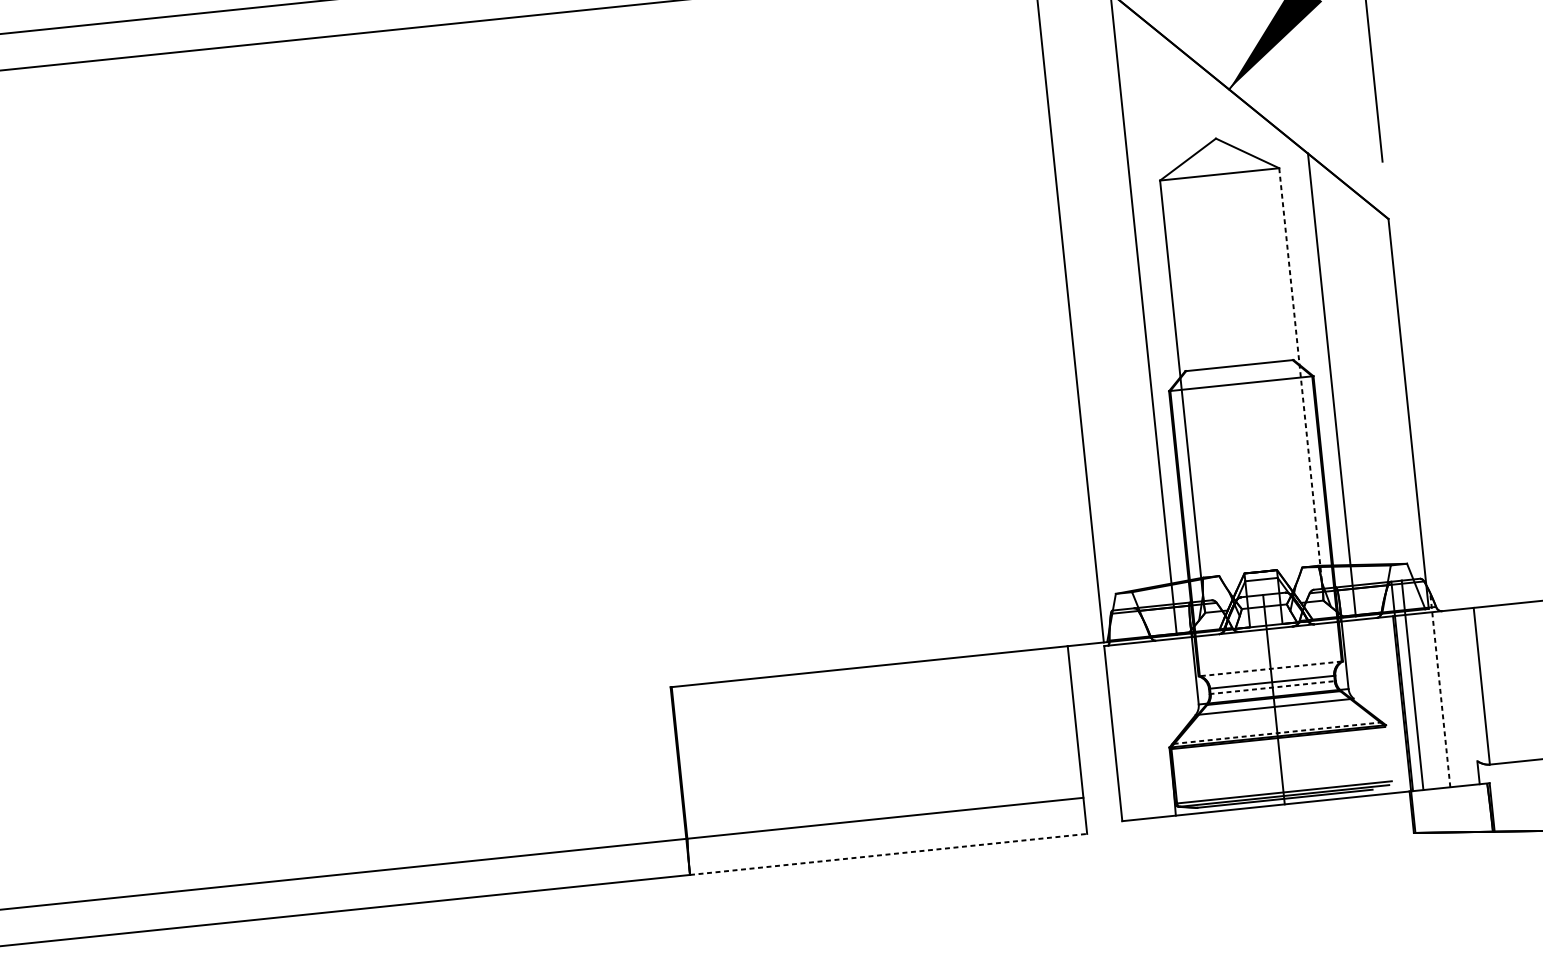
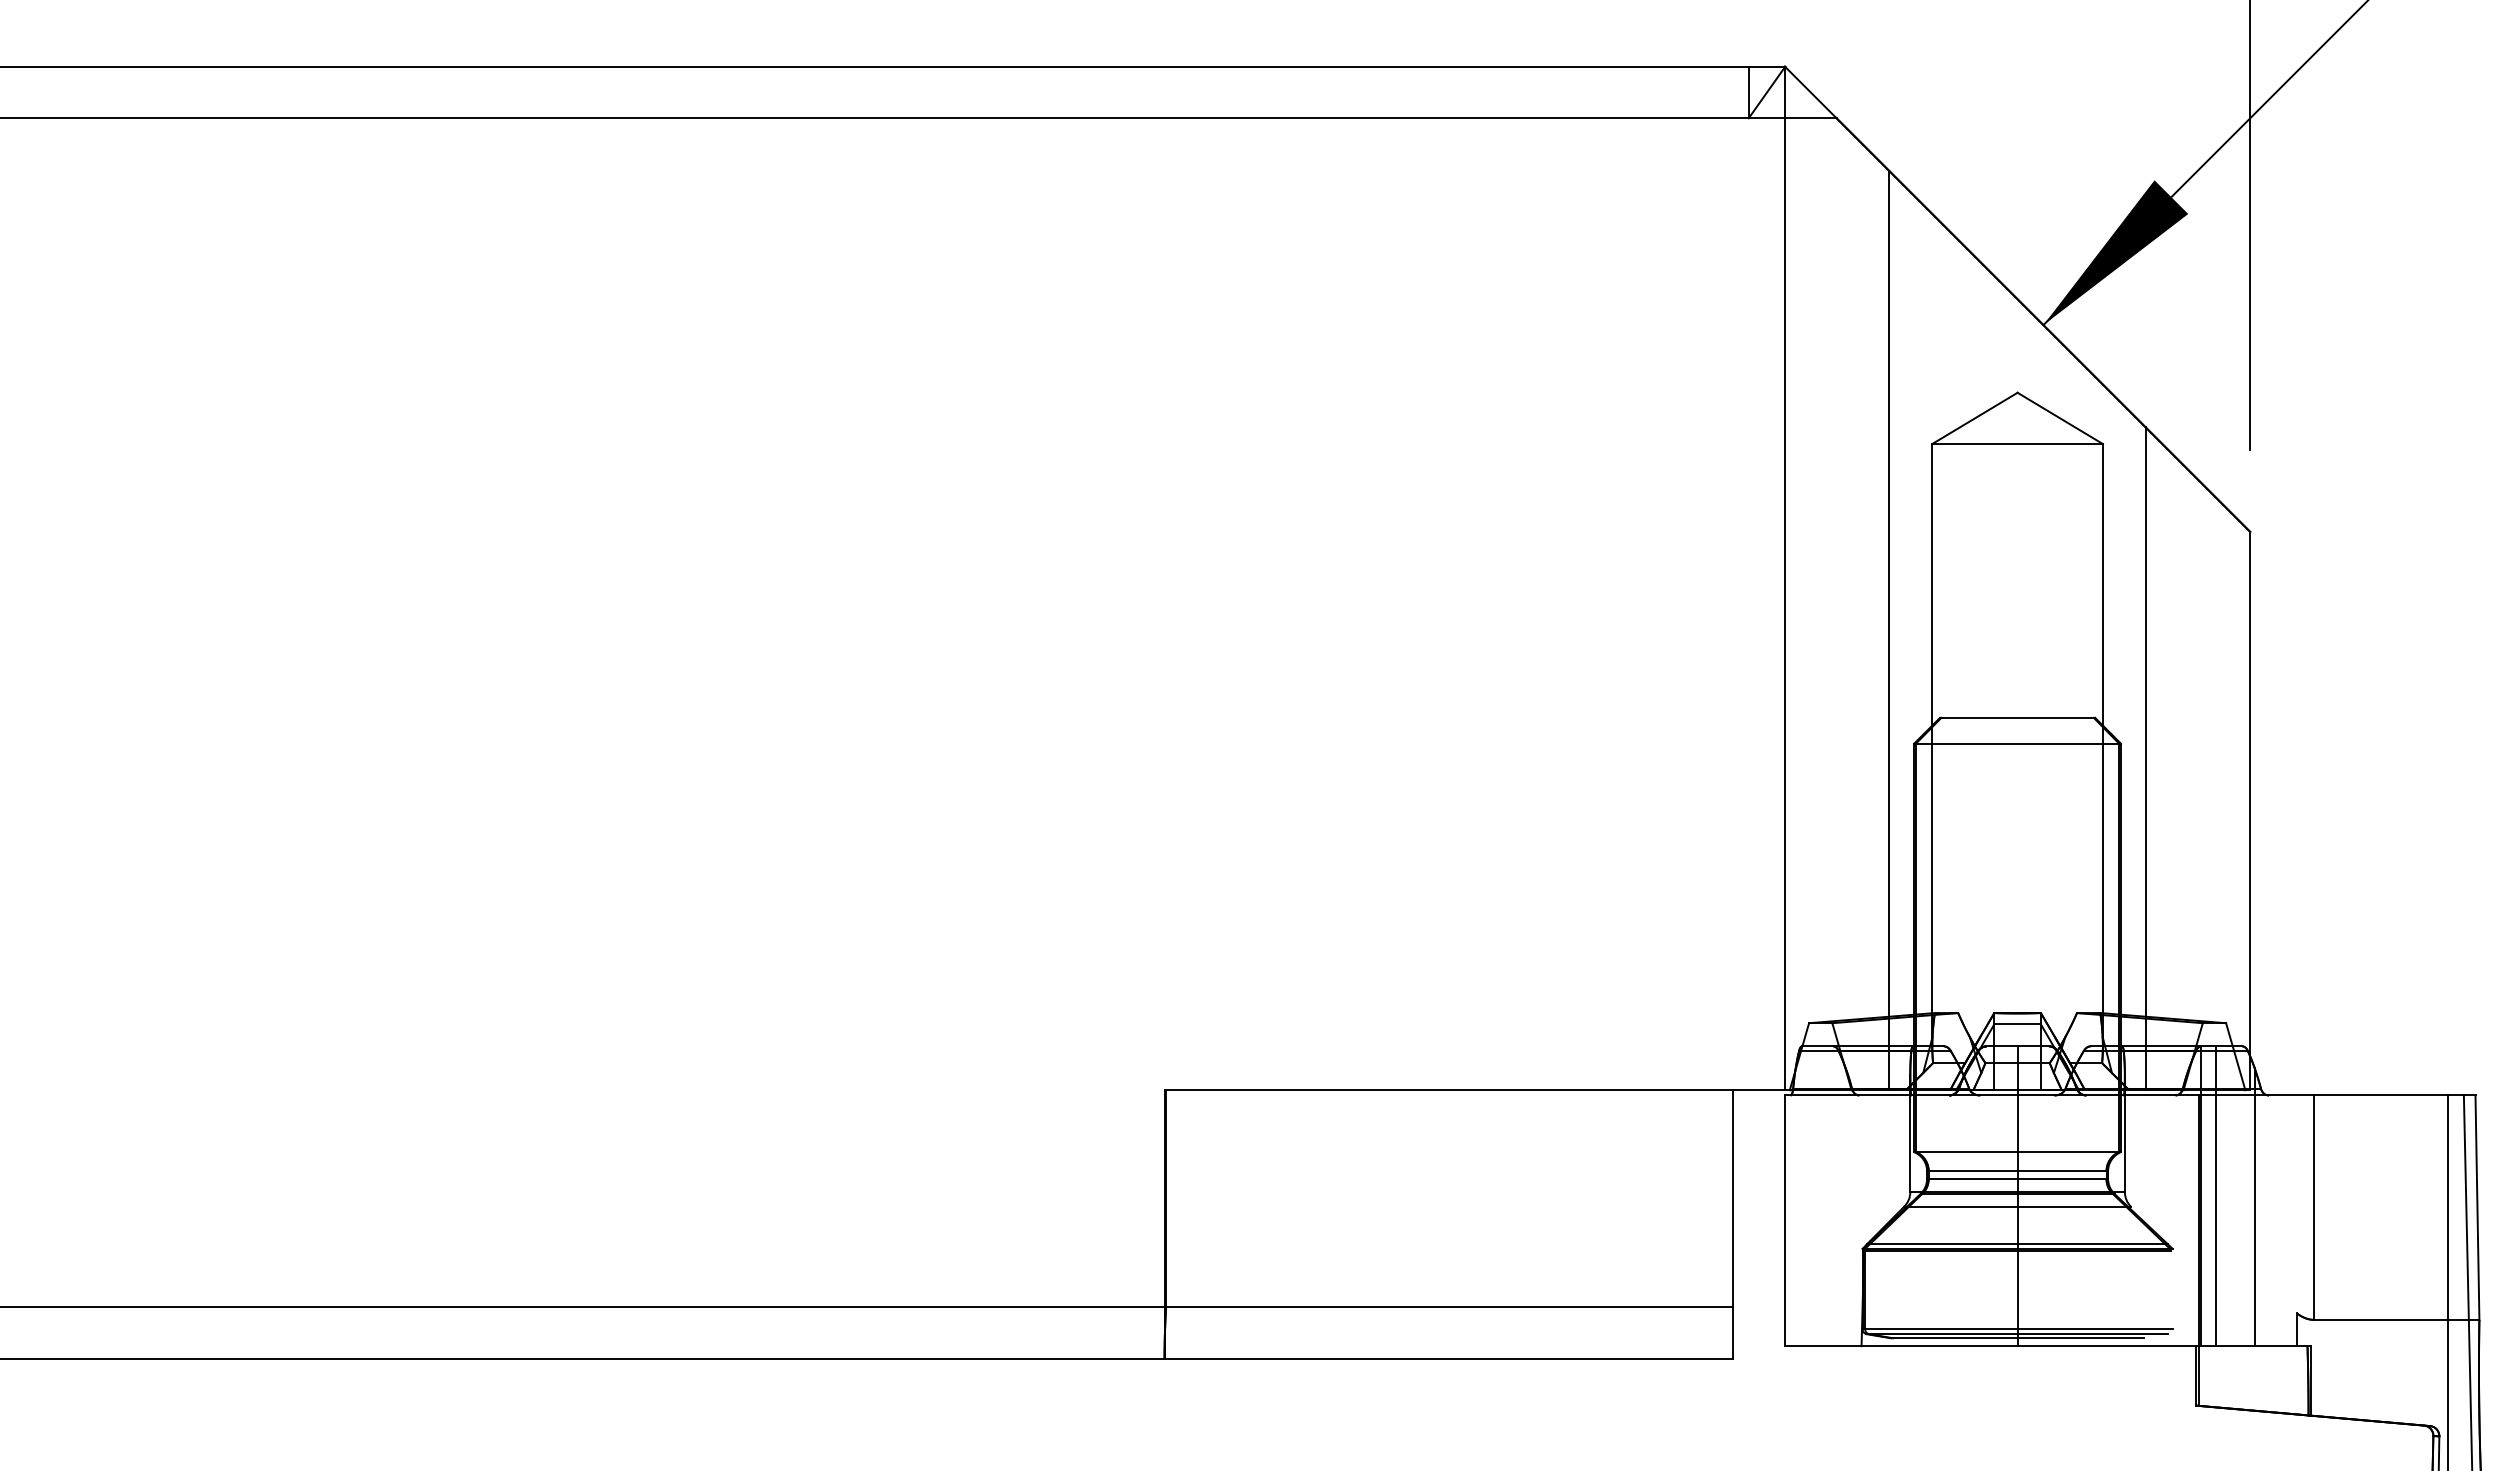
line: (1300, 378) -> (2102, 745), dashed -> solid
line: (1270, 669) -> (2016, 1152), dashed -> solid
line: (1271, 687) -> (2016, 1178), dashed -> solid
line: (1440, 689) -> (2254, 1206), dashed -> solid
line: (1277, 733) -> (2017, 1244), dashed -> solid
line: (889, 854) -> (1449, 1359), dashed -> solid

